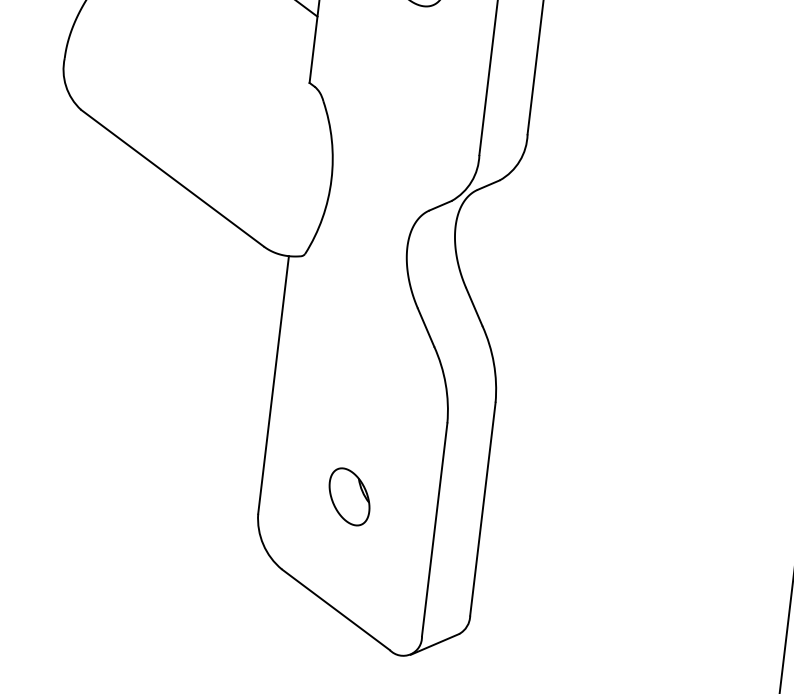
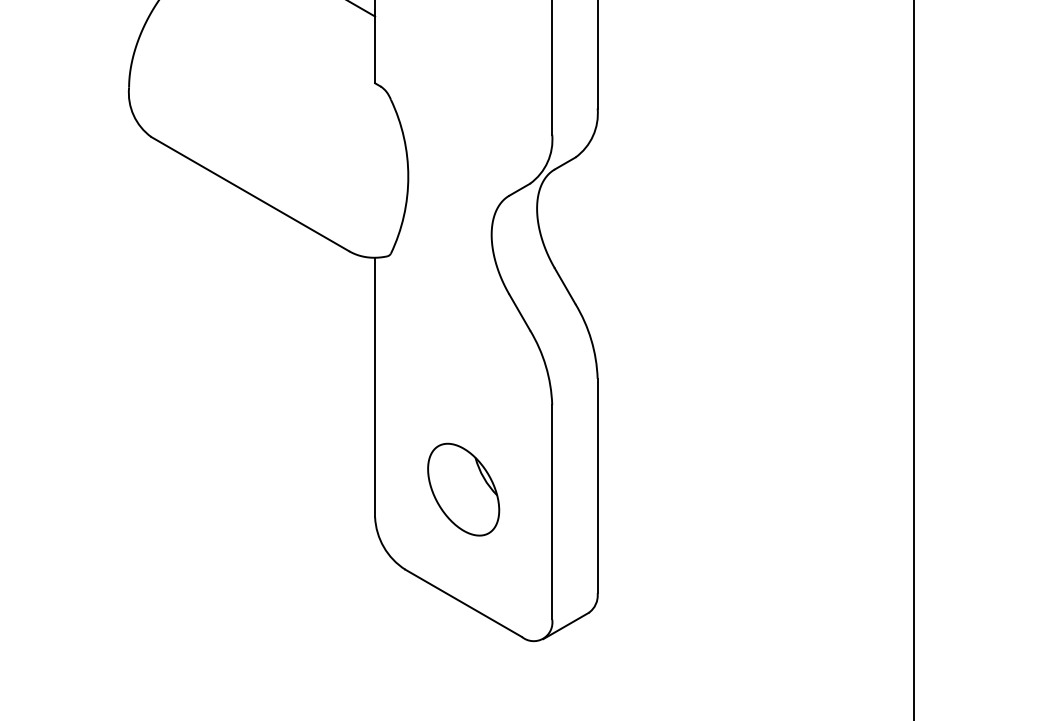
part: (349, 496) -> (463, 489), size x1.67

